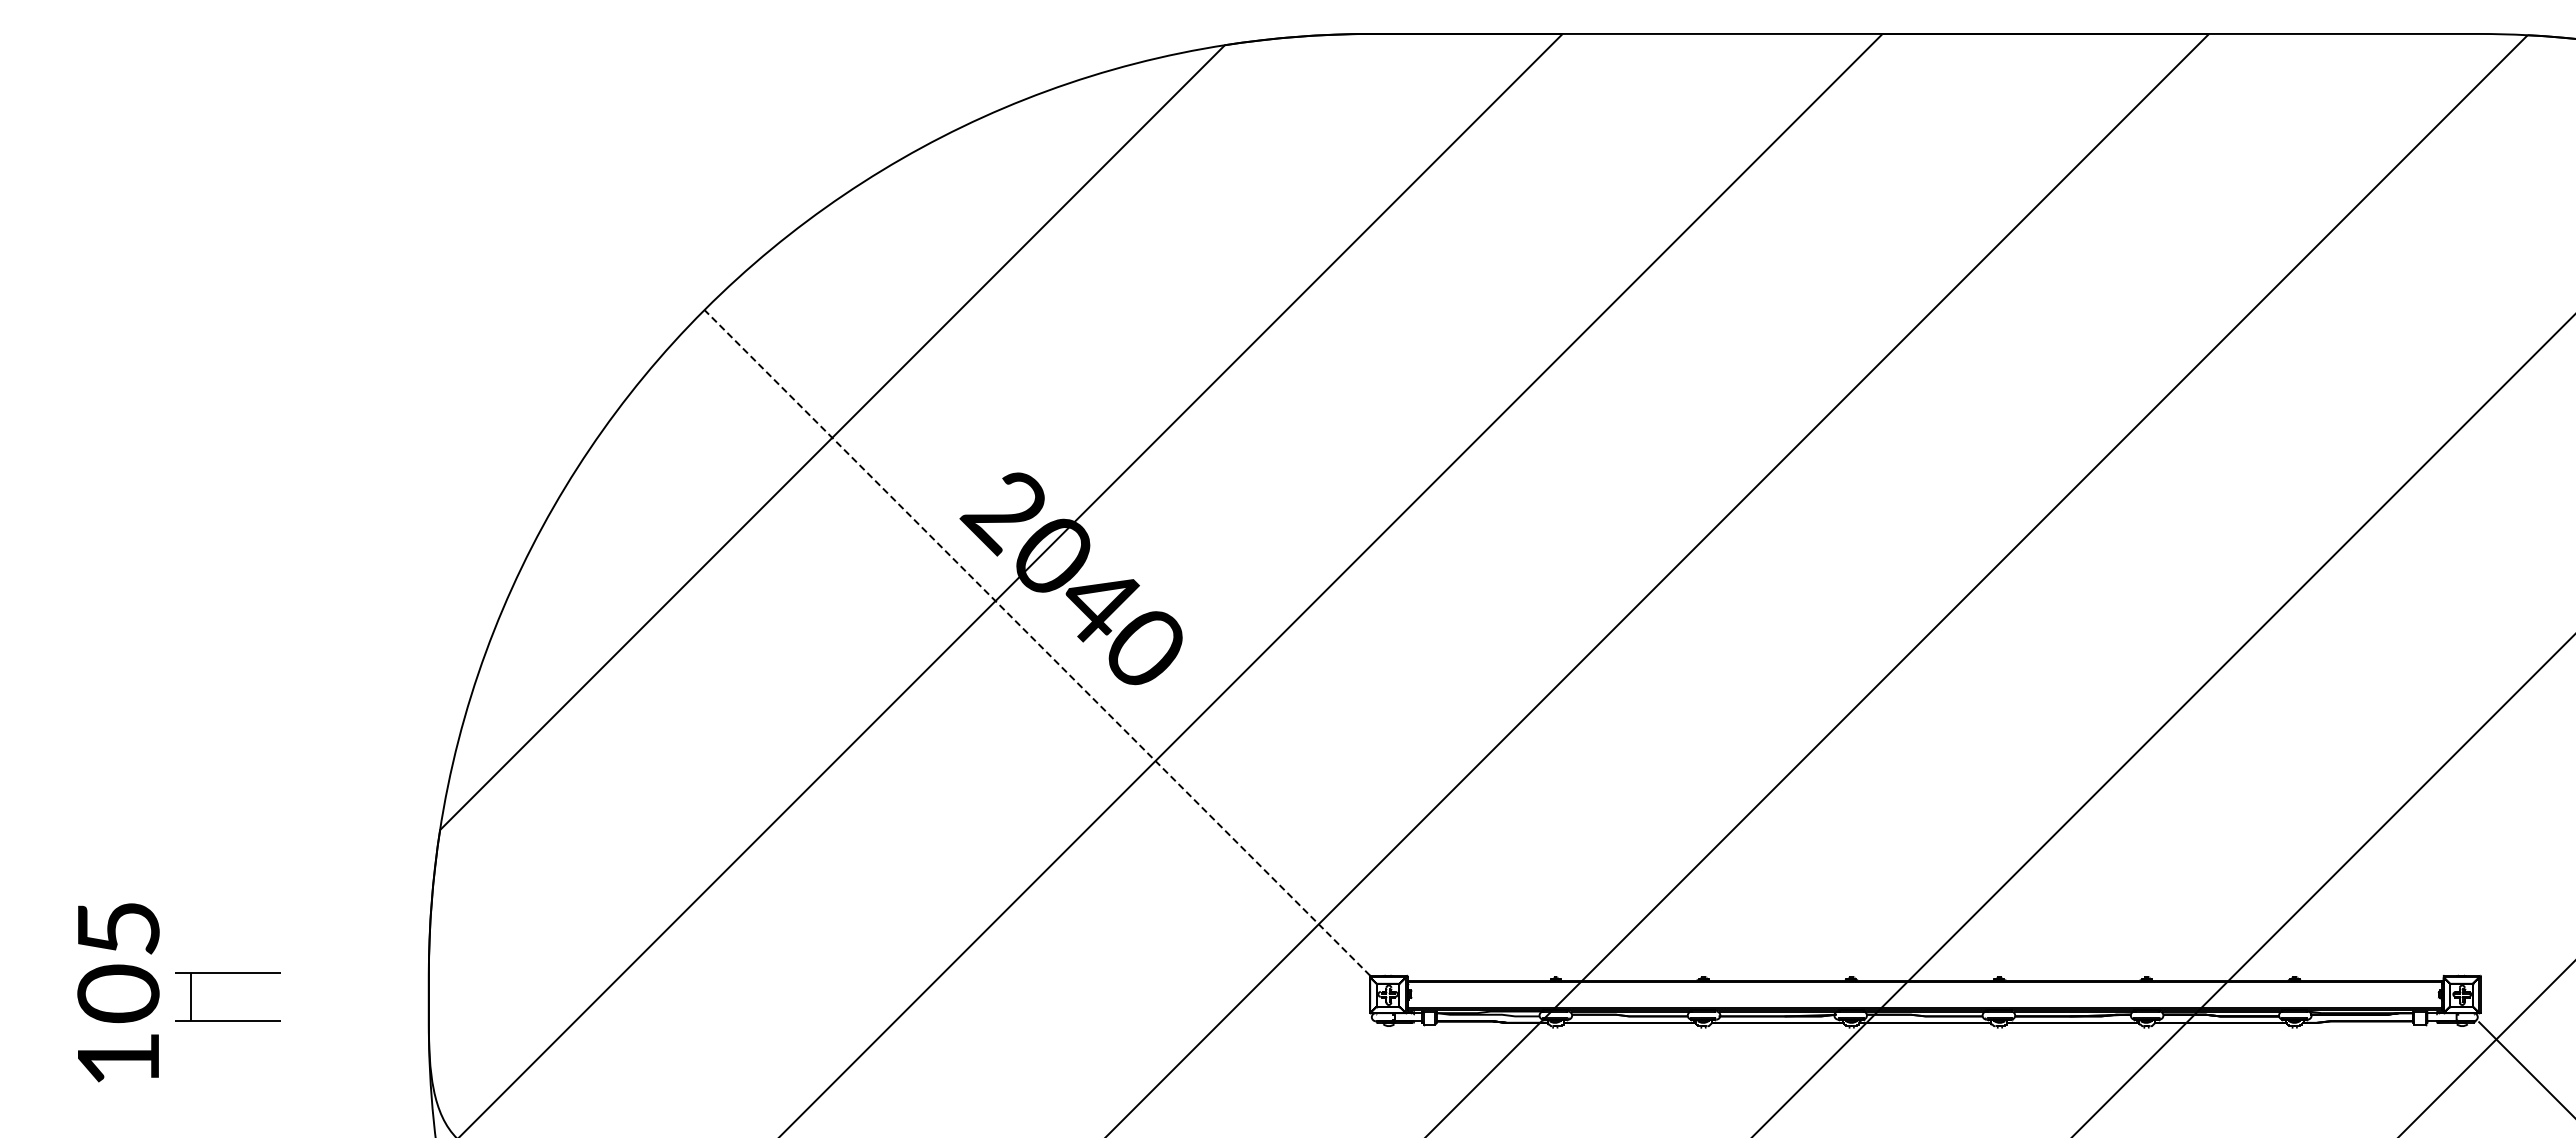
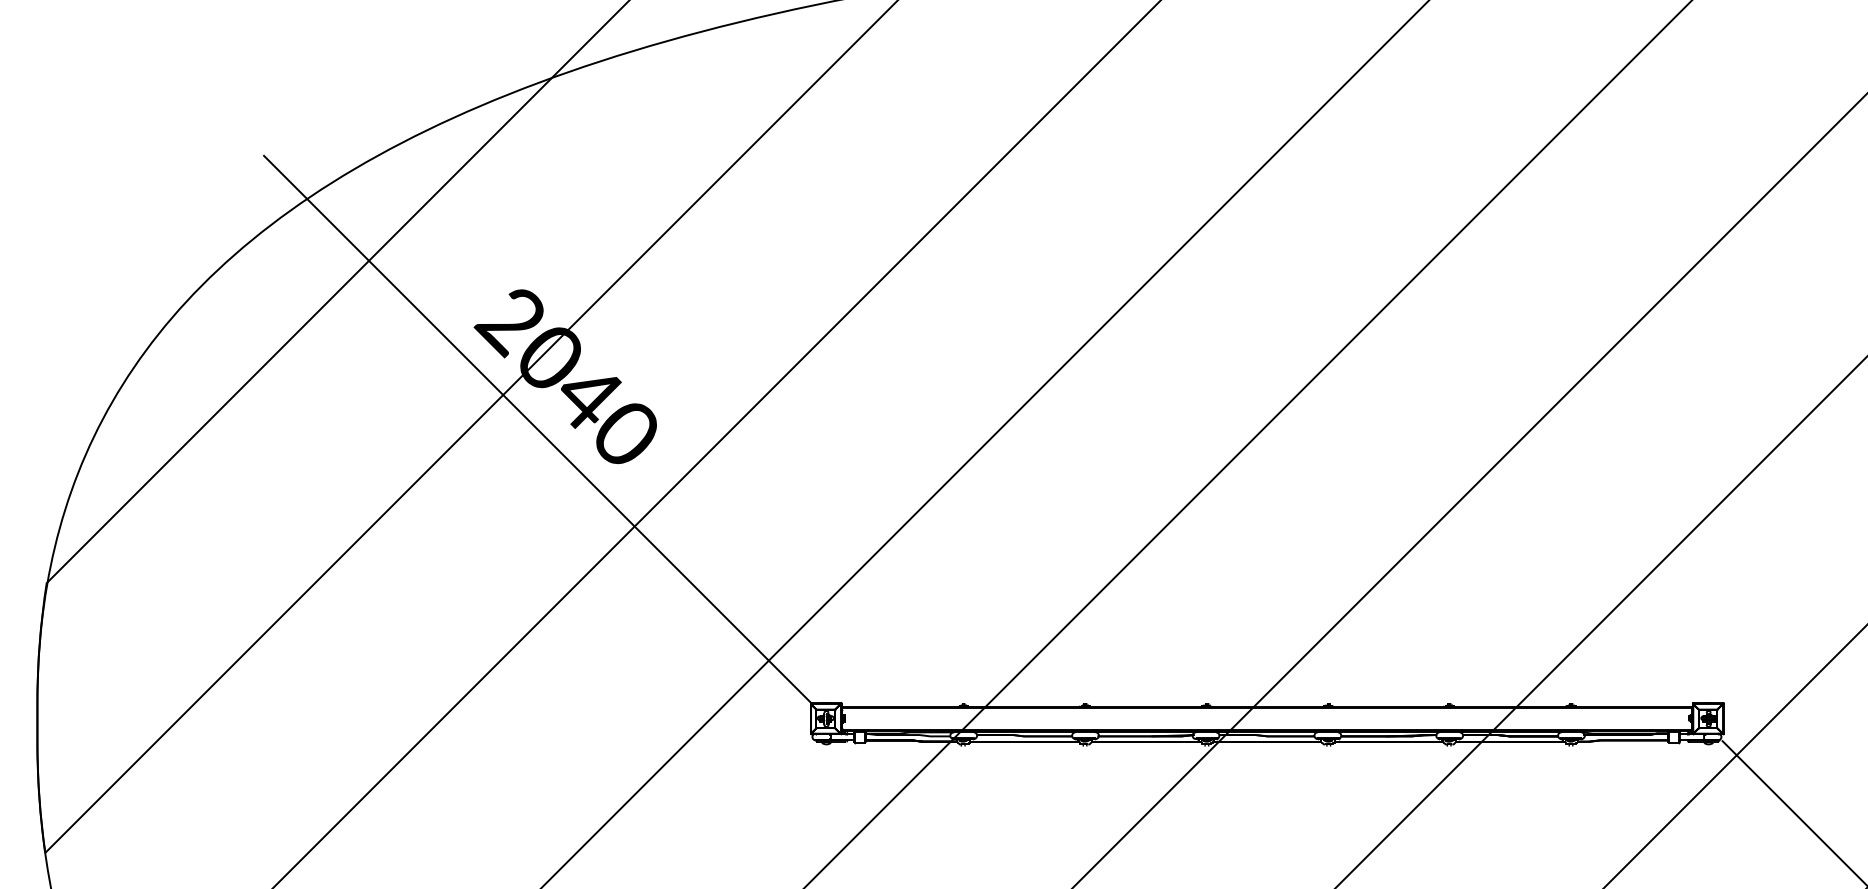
line: (1037, 642) -> (537, 429), dashed -> solid

